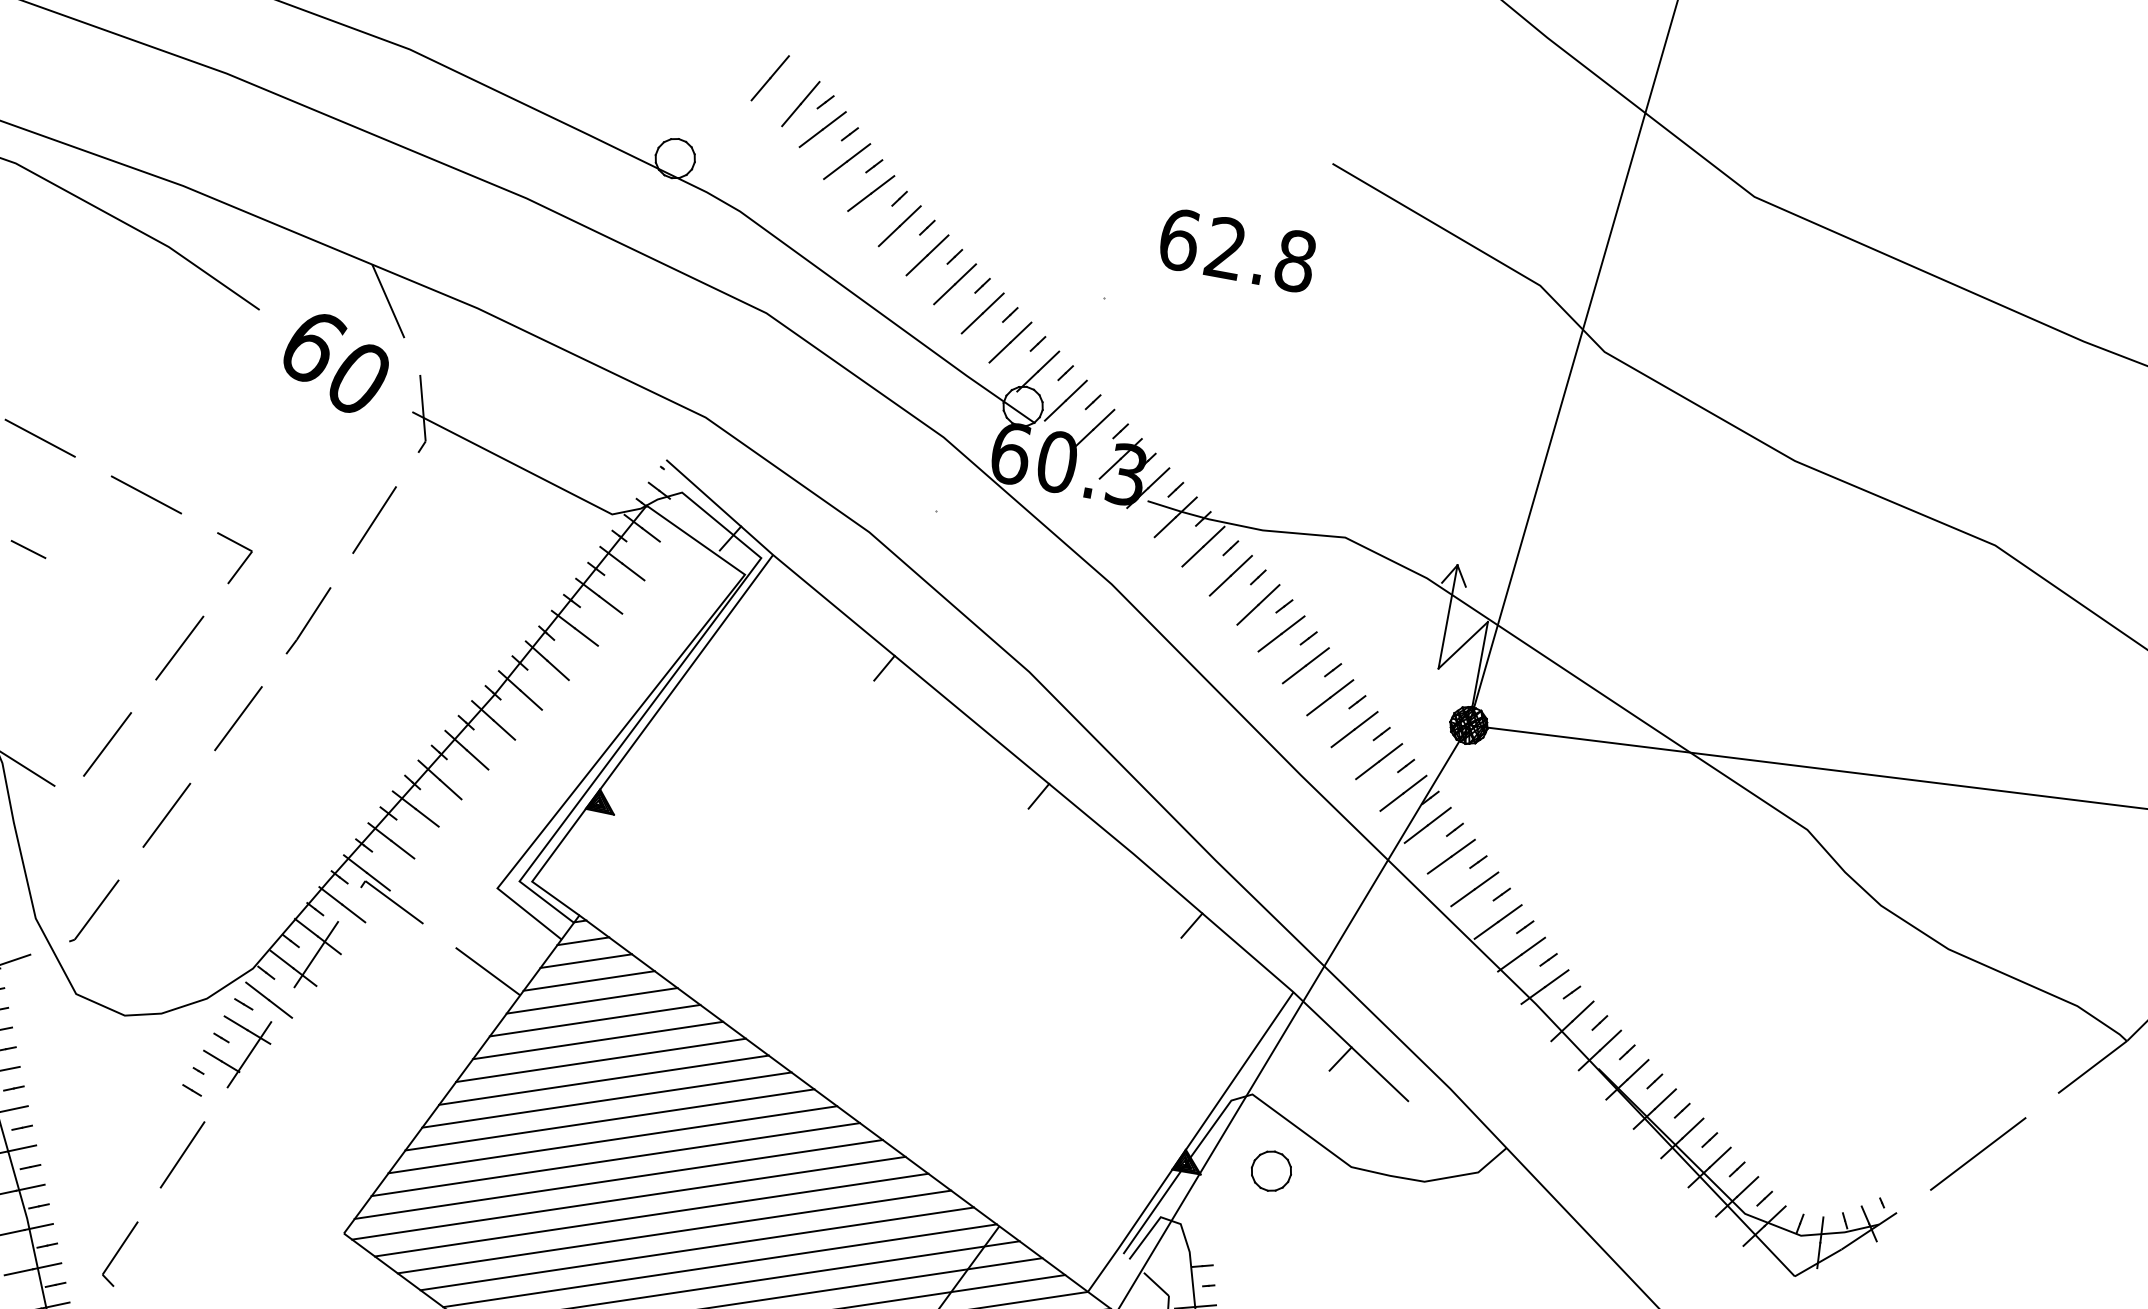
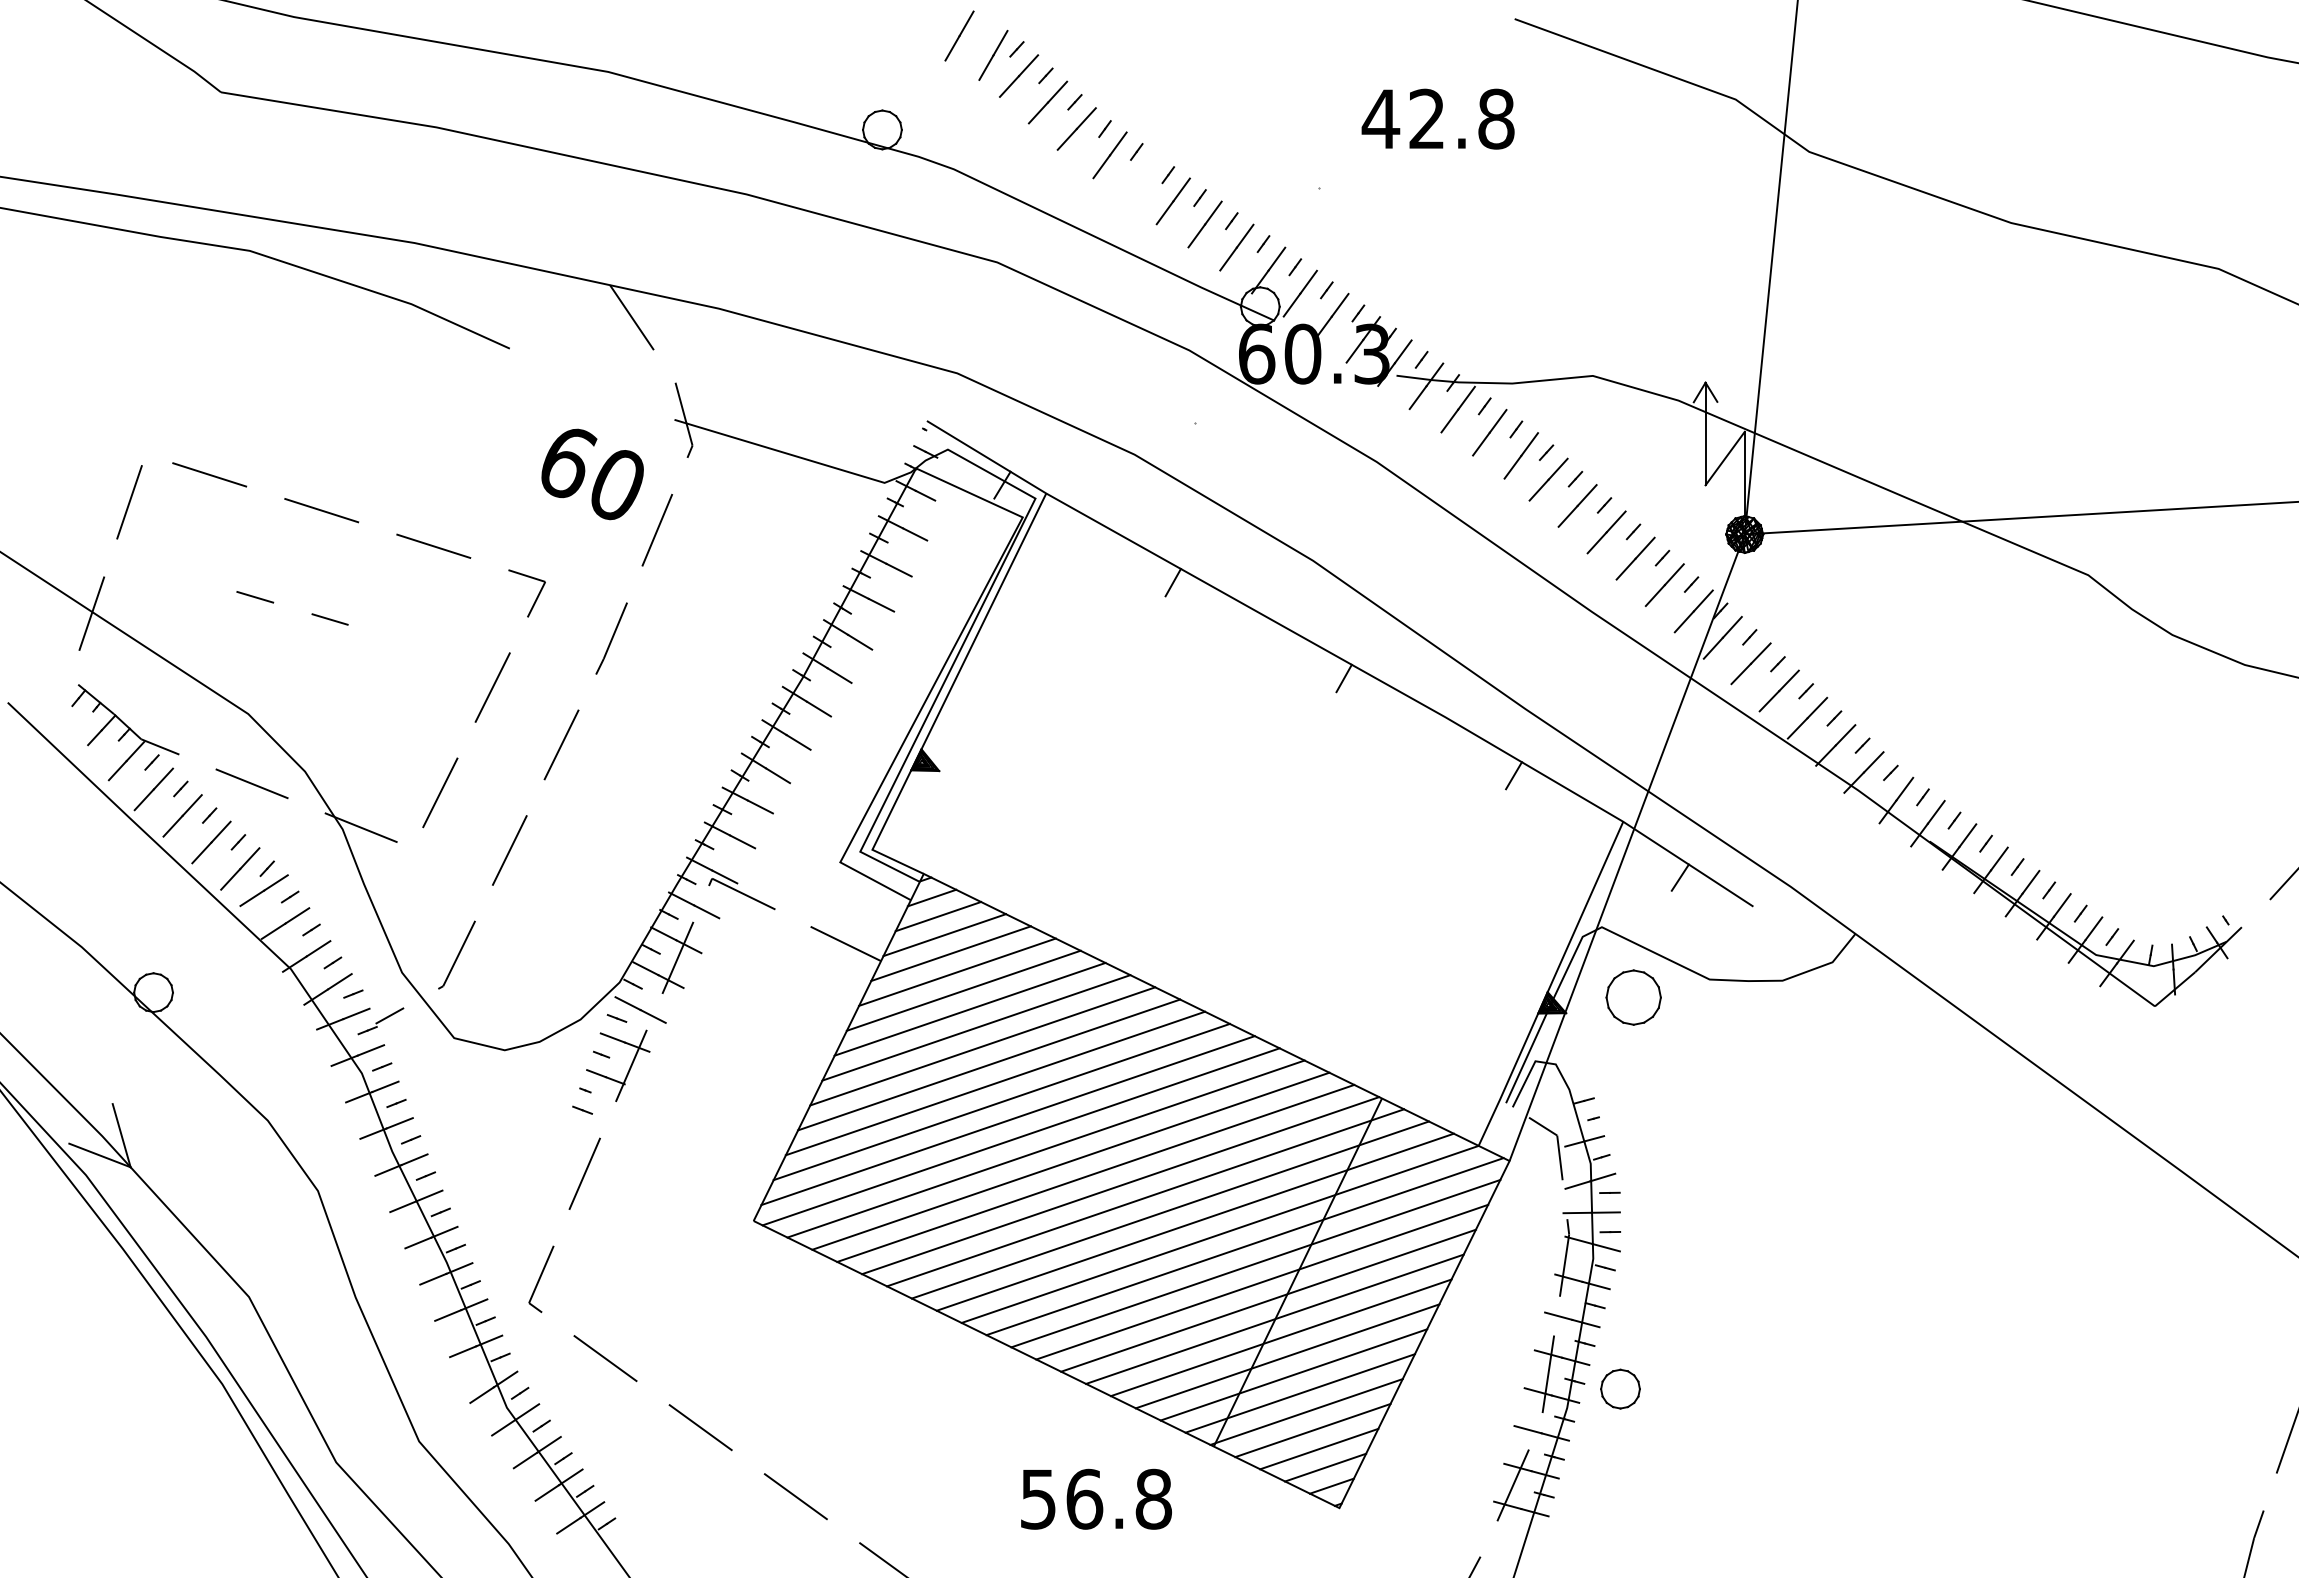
text: (1178, 239) -> (1380, 118), 62.8 -> 42.8
line: (927, 255) -> (1141, 178), removed
text: (335, 363) -> (592, 474), moved
part: (1271, 1171) -> (1633, 997), size x1.4

